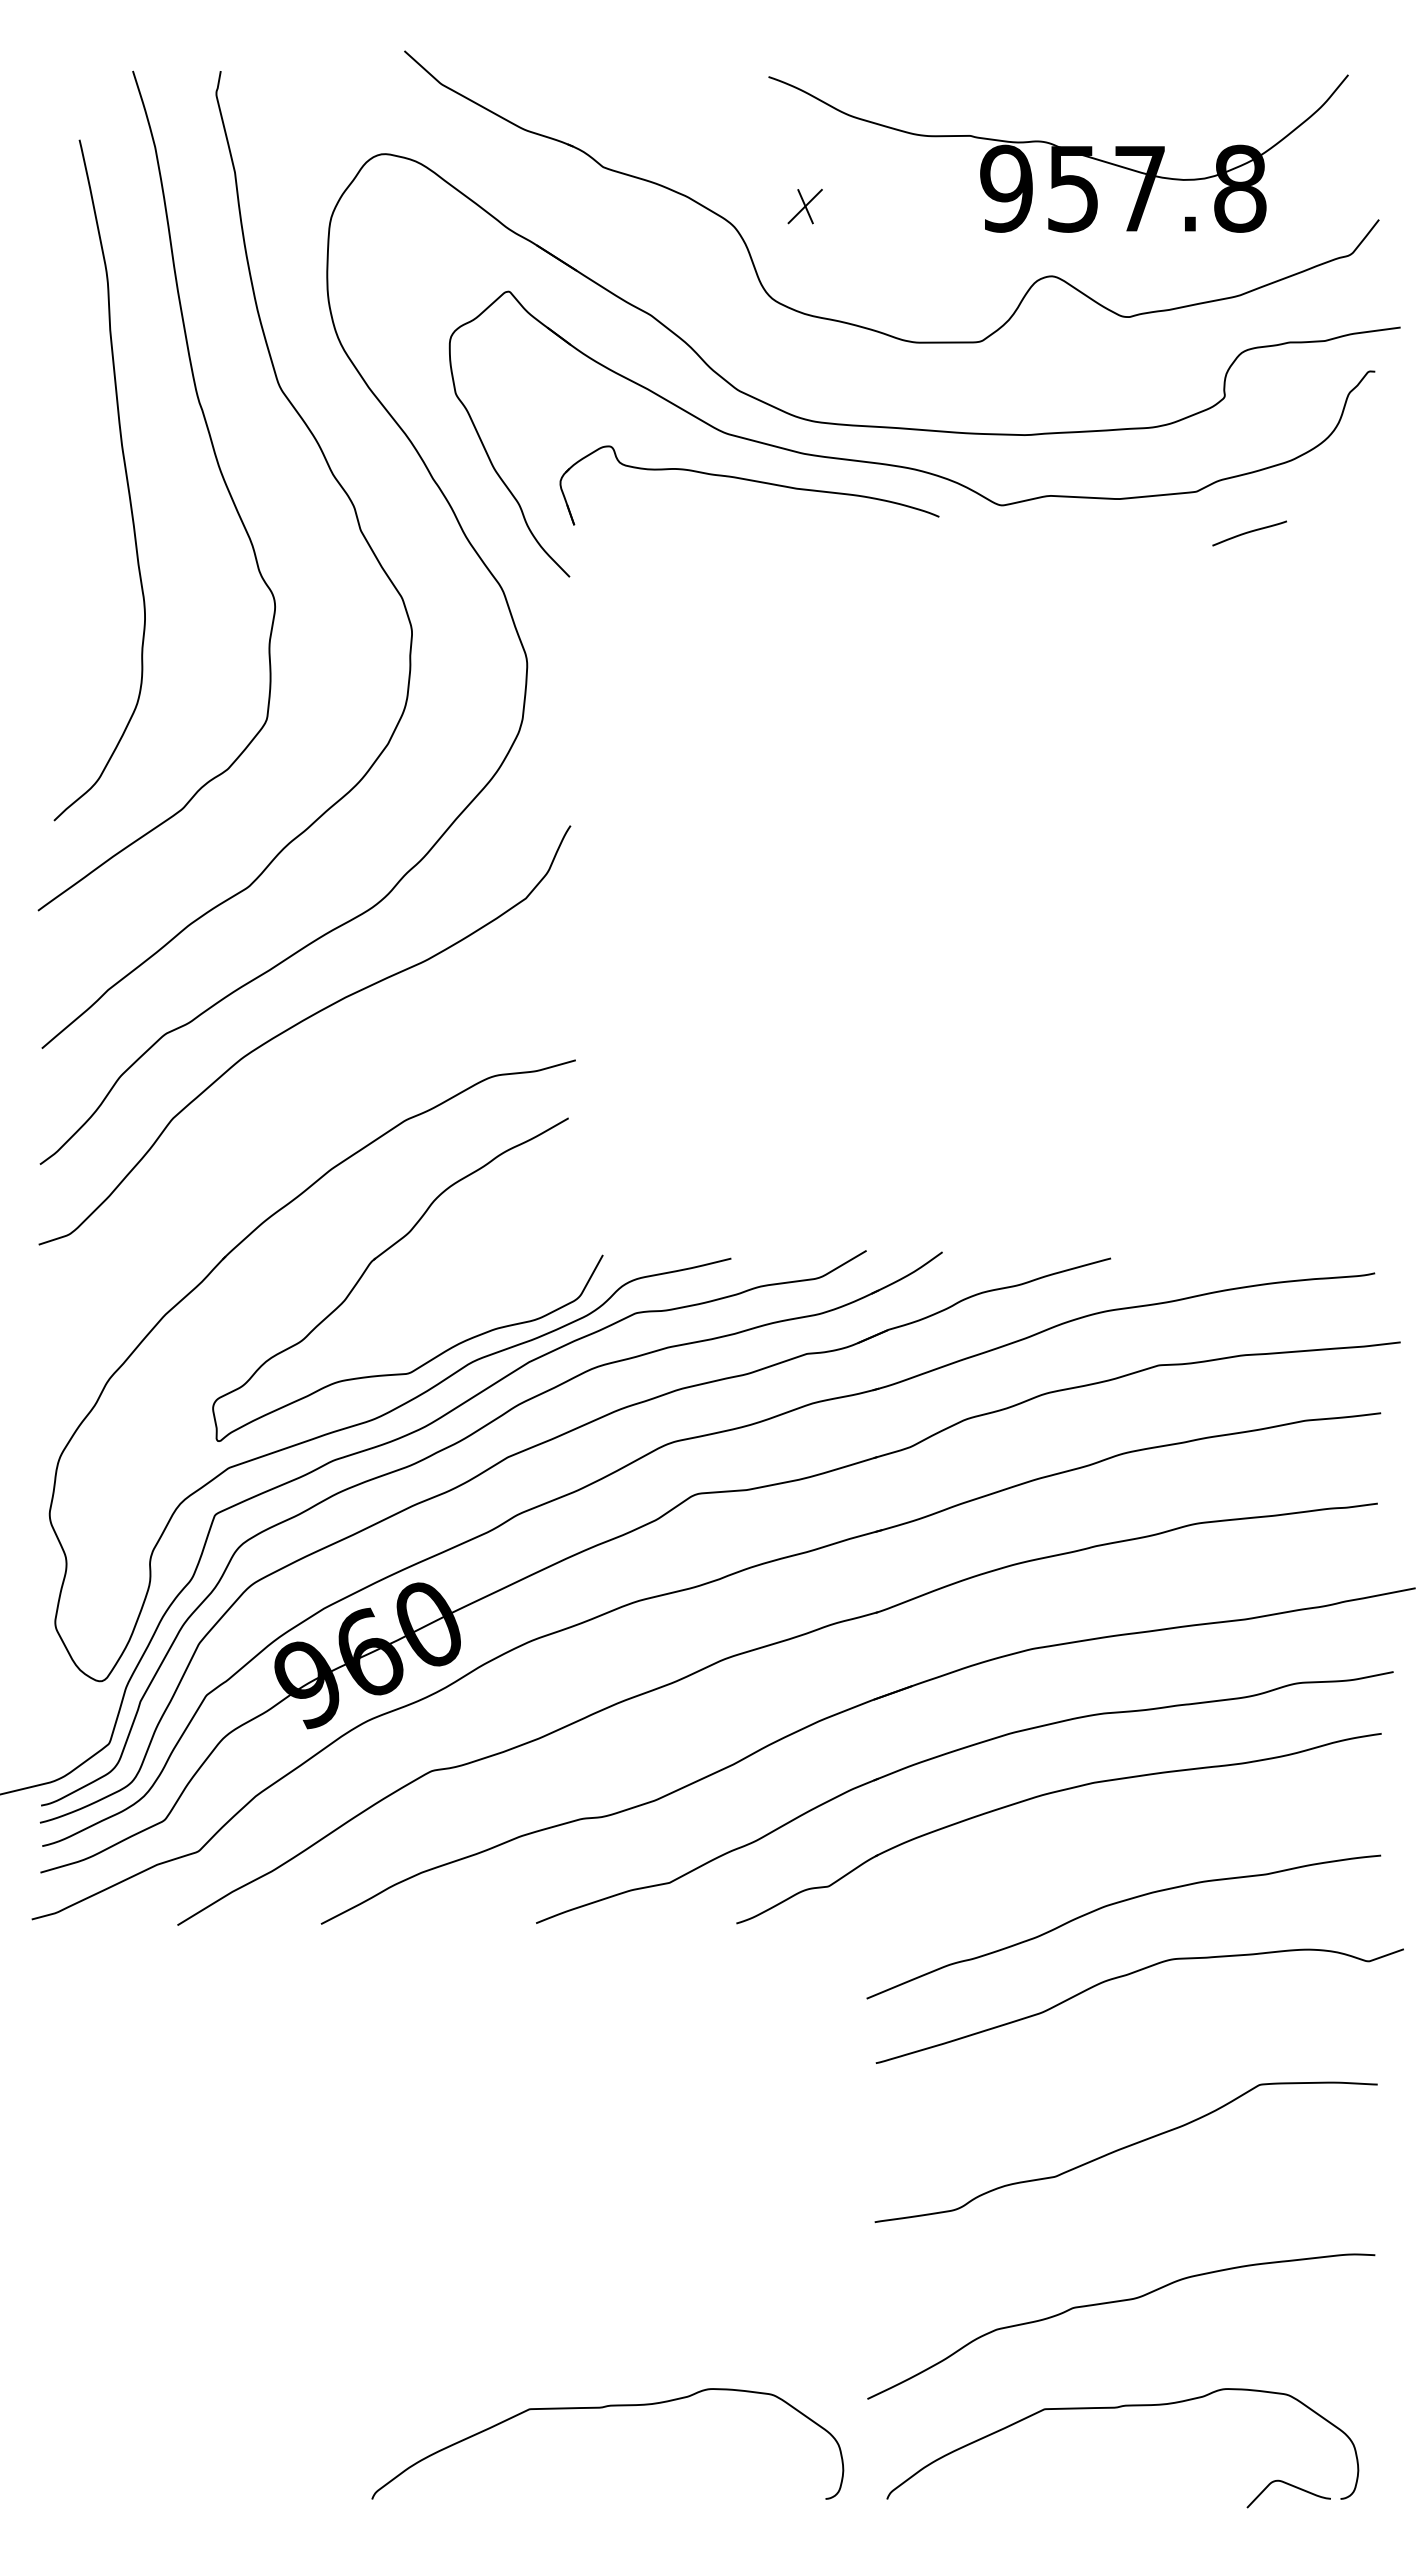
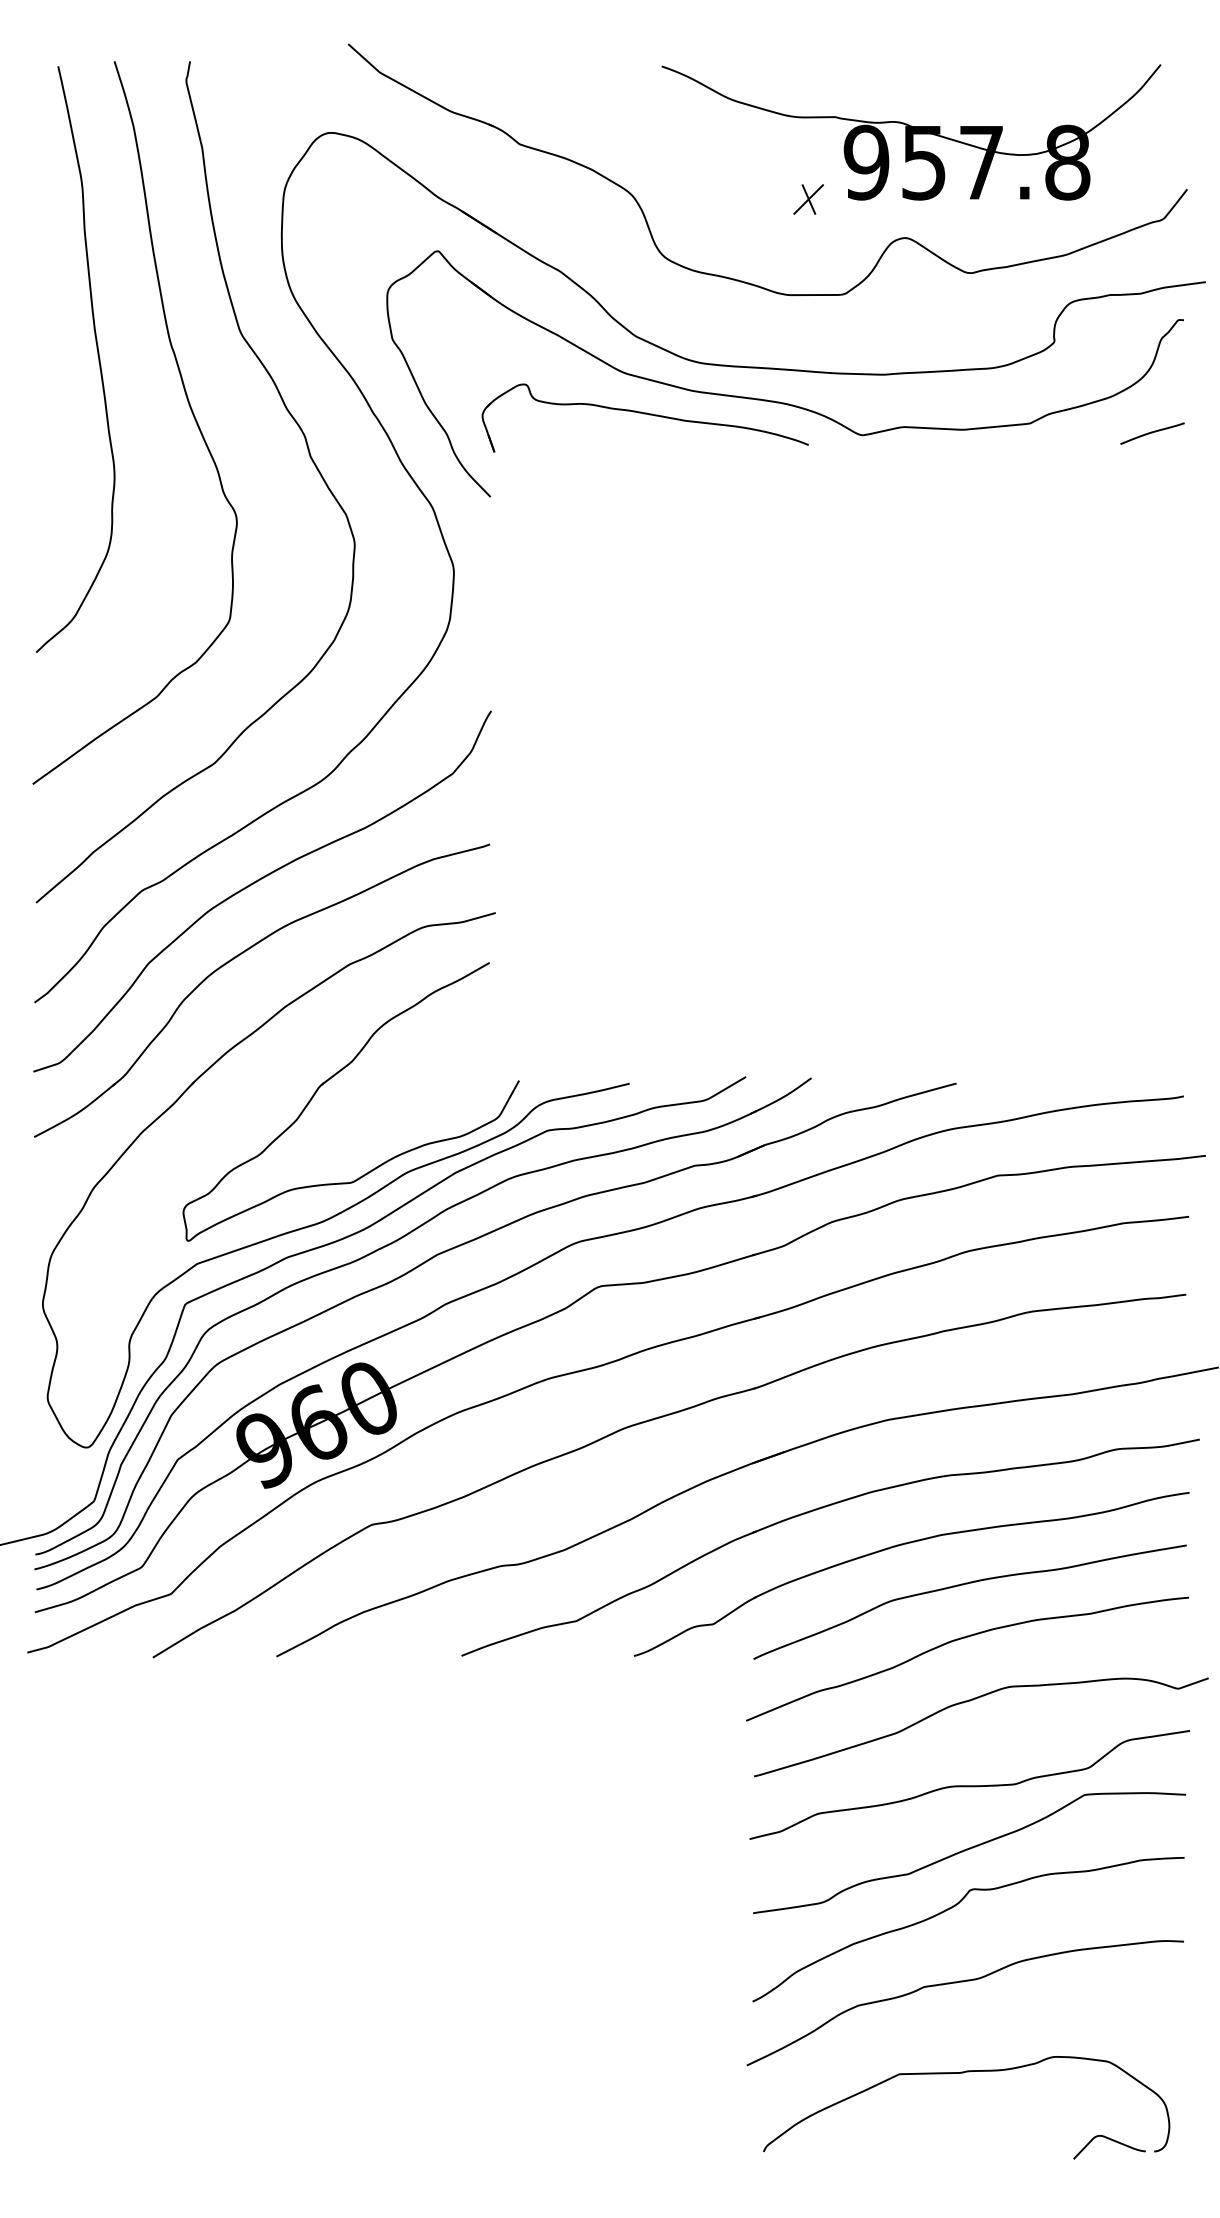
part: (804, 206) -> (808, 199), moved
curve: (125, 476) -> (97, 356), moved
curve: (1249, 532) -> (1152, 432), moved
part: (277, 1110) -> (238, 956), added
curve: (1122, 1840) -> (966, 1584), added
curve: (1126, 2073) -> (969, 1785), added
curve: (1109, 2214) -> (955, 1906), added
curve: (602, 2408) -> (518, 2073), removed

